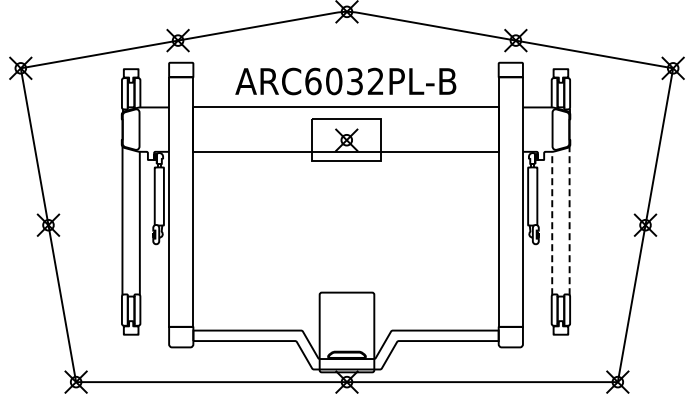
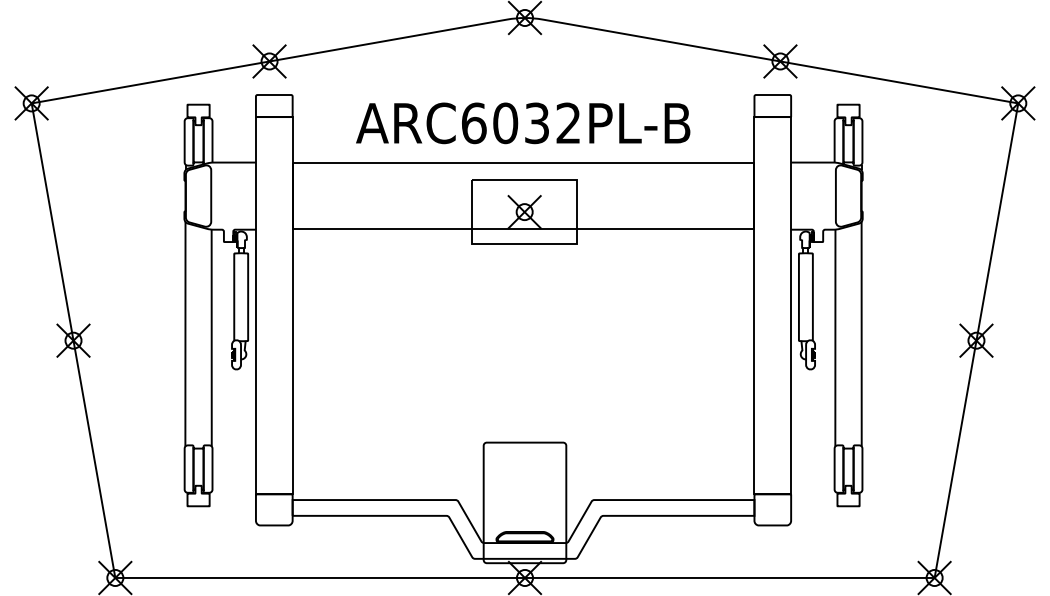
line: (569, 220) -> (861, 333), dashed -> solid
line: (552, 223) -> (835, 338), dashed -> solid

